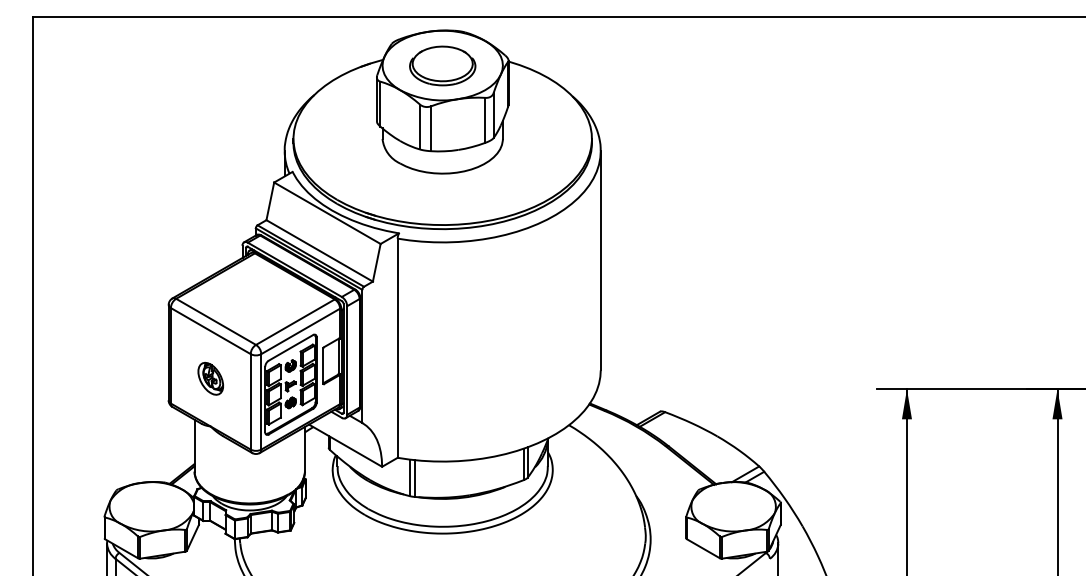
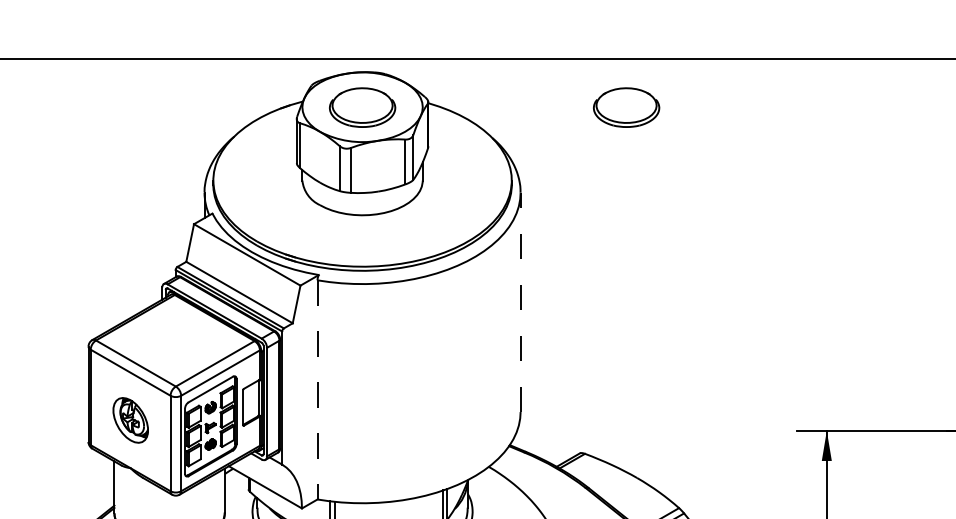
part: (706, 65) -> (626, 107), added
line: (600, 260) -> (520, 302), solid -> dashed
line: (397, 348) -> (317, 390), solid -> dashed
part: (210, 378) -> (130, 420), size x1.4

